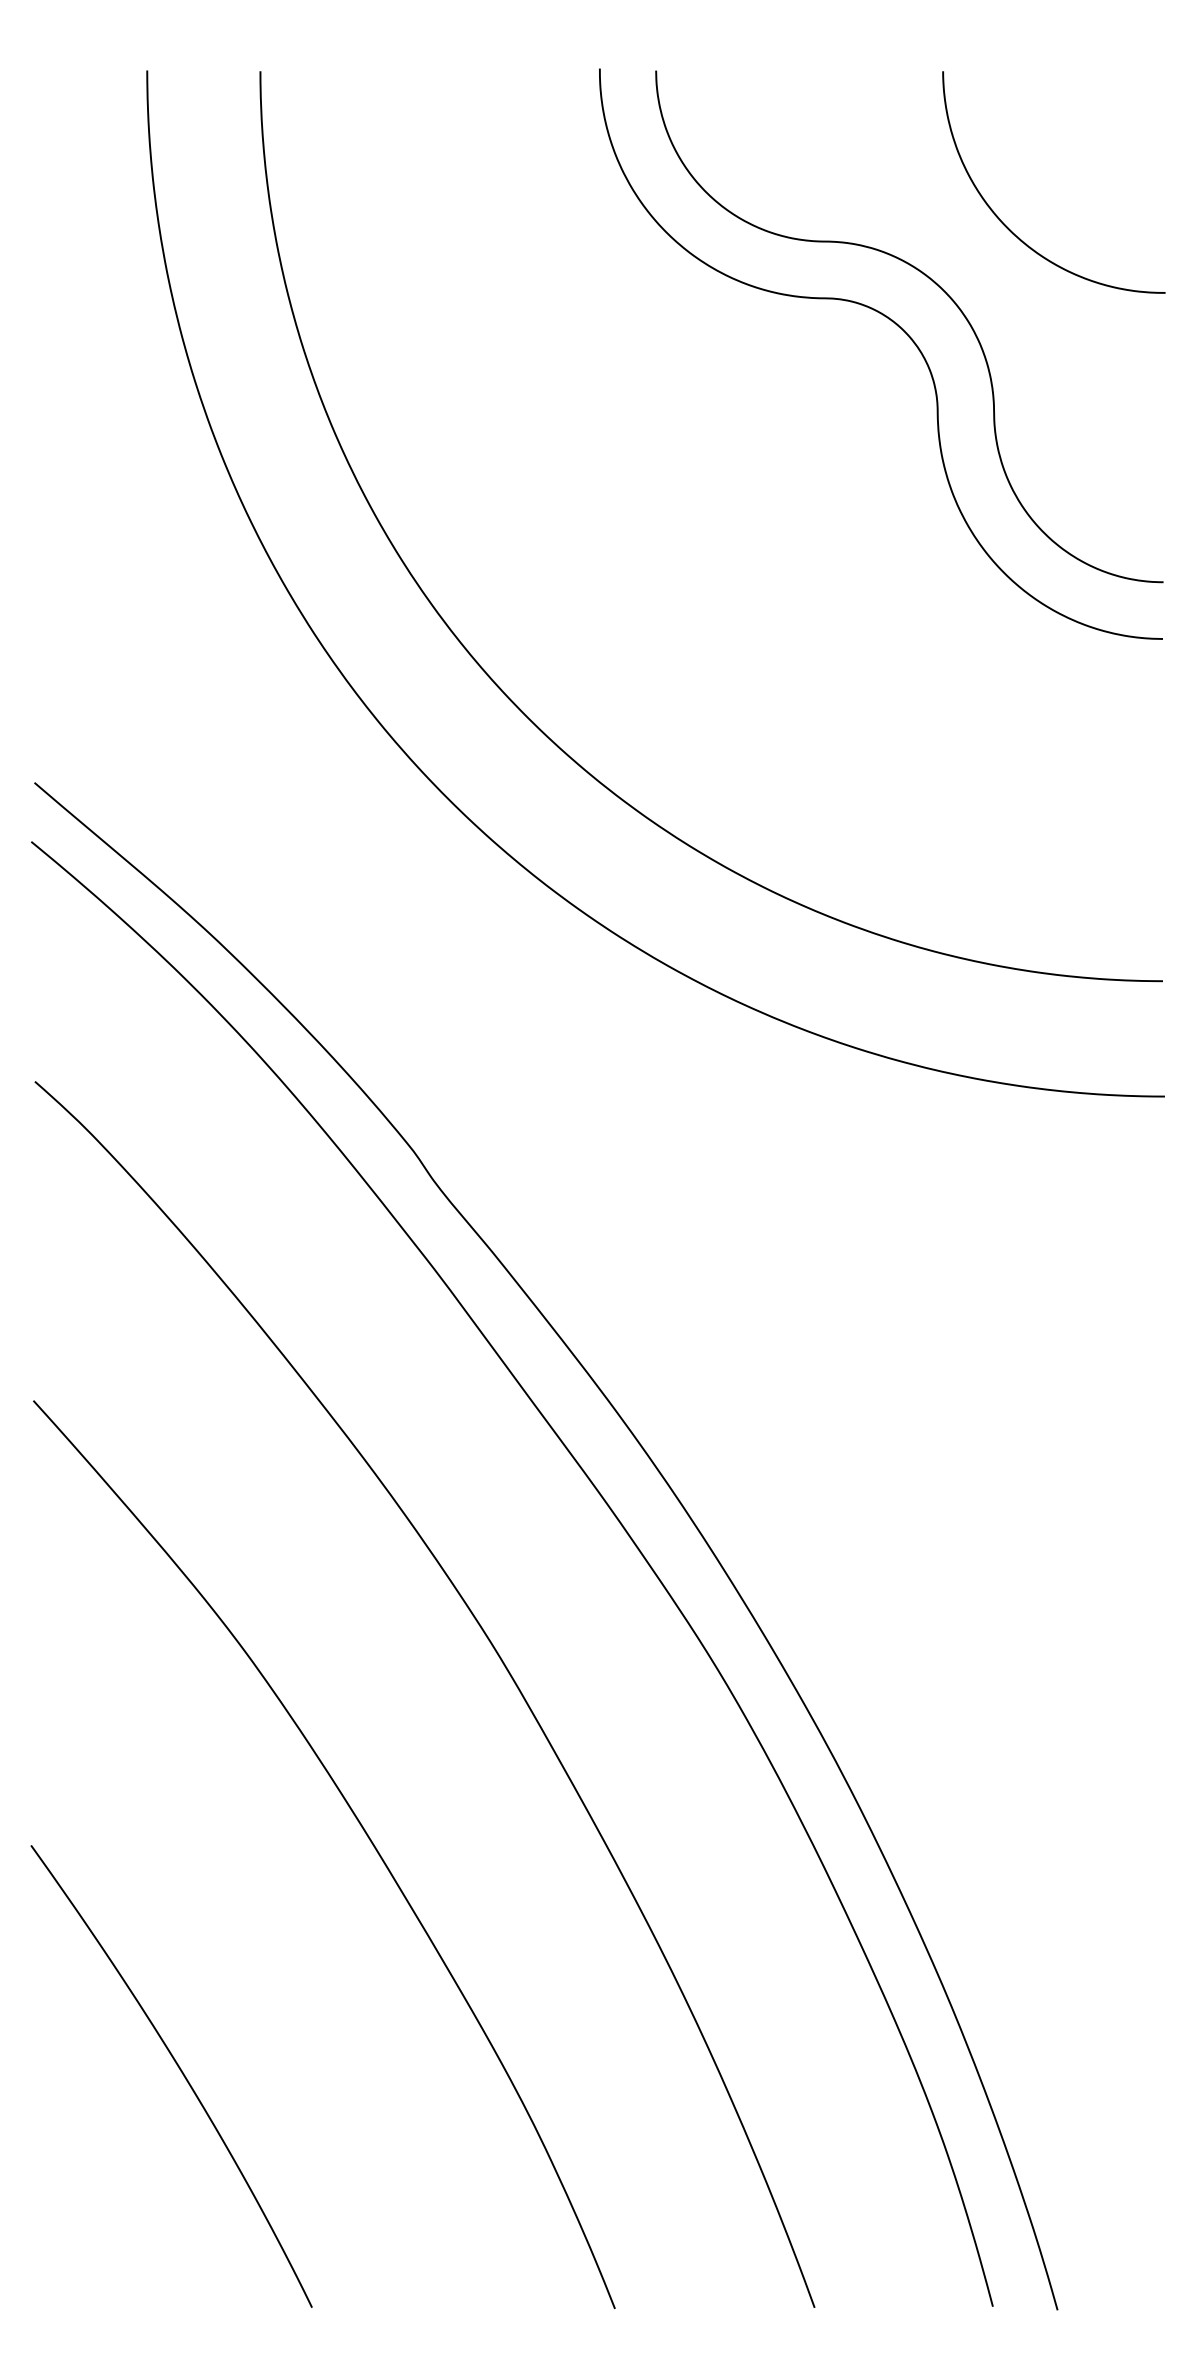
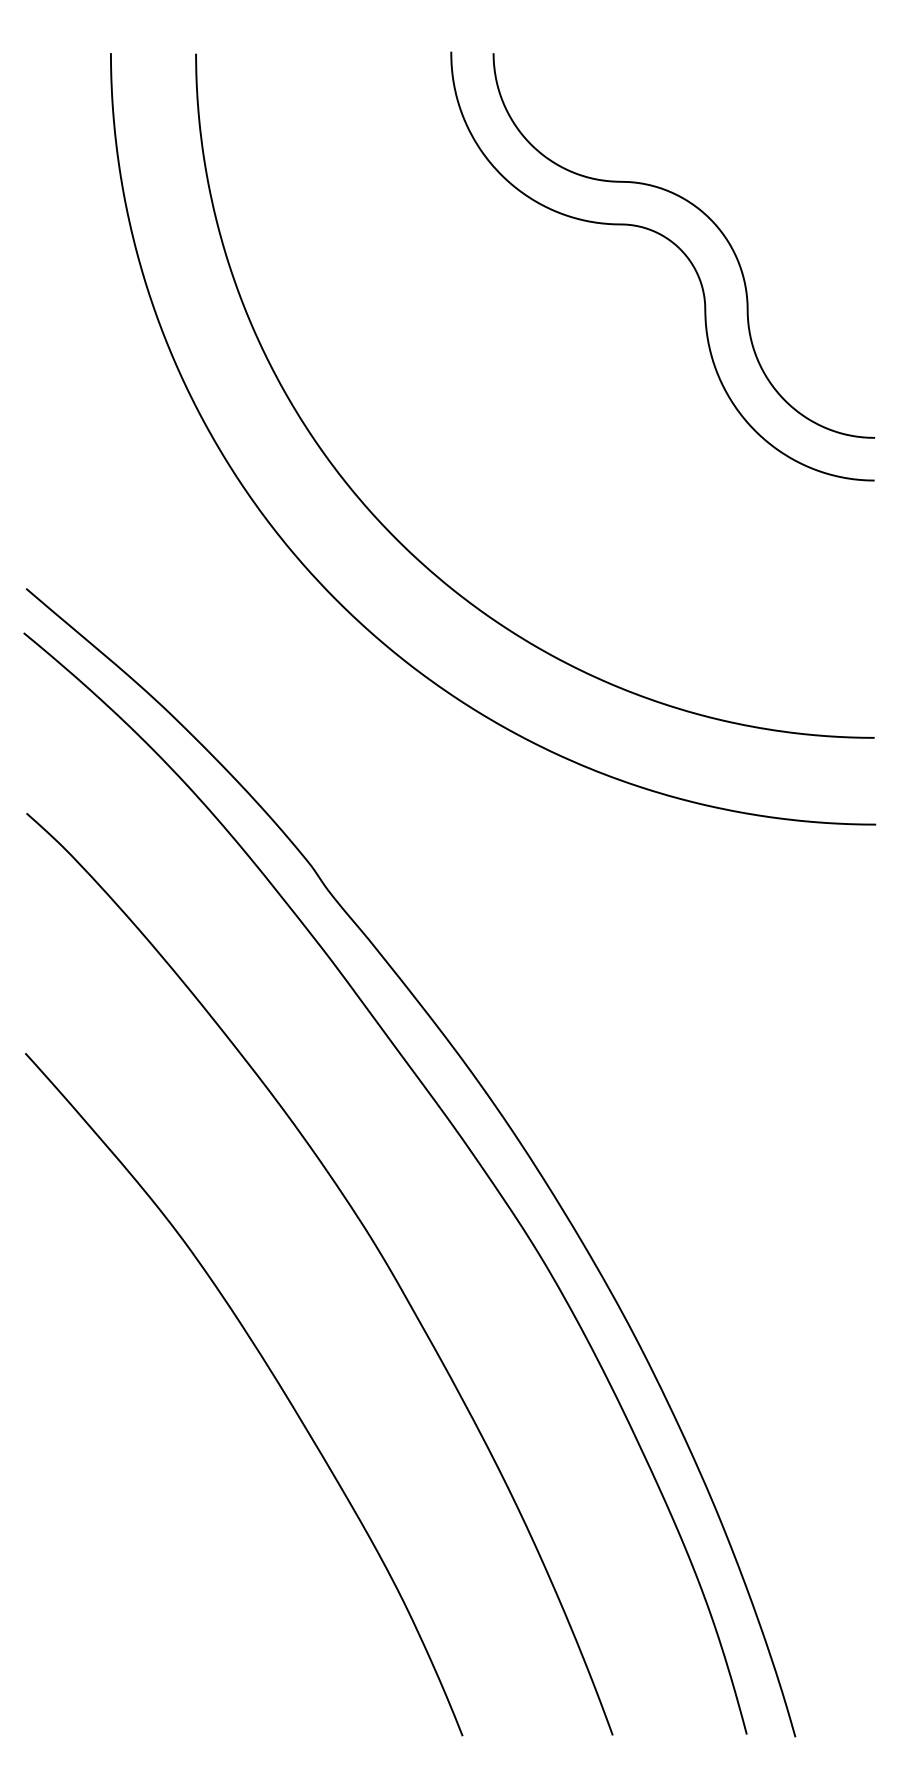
curve: (1008, 227) -> (758, 171), removed
curve: (180, 2071) -> (135, 1557), removed

